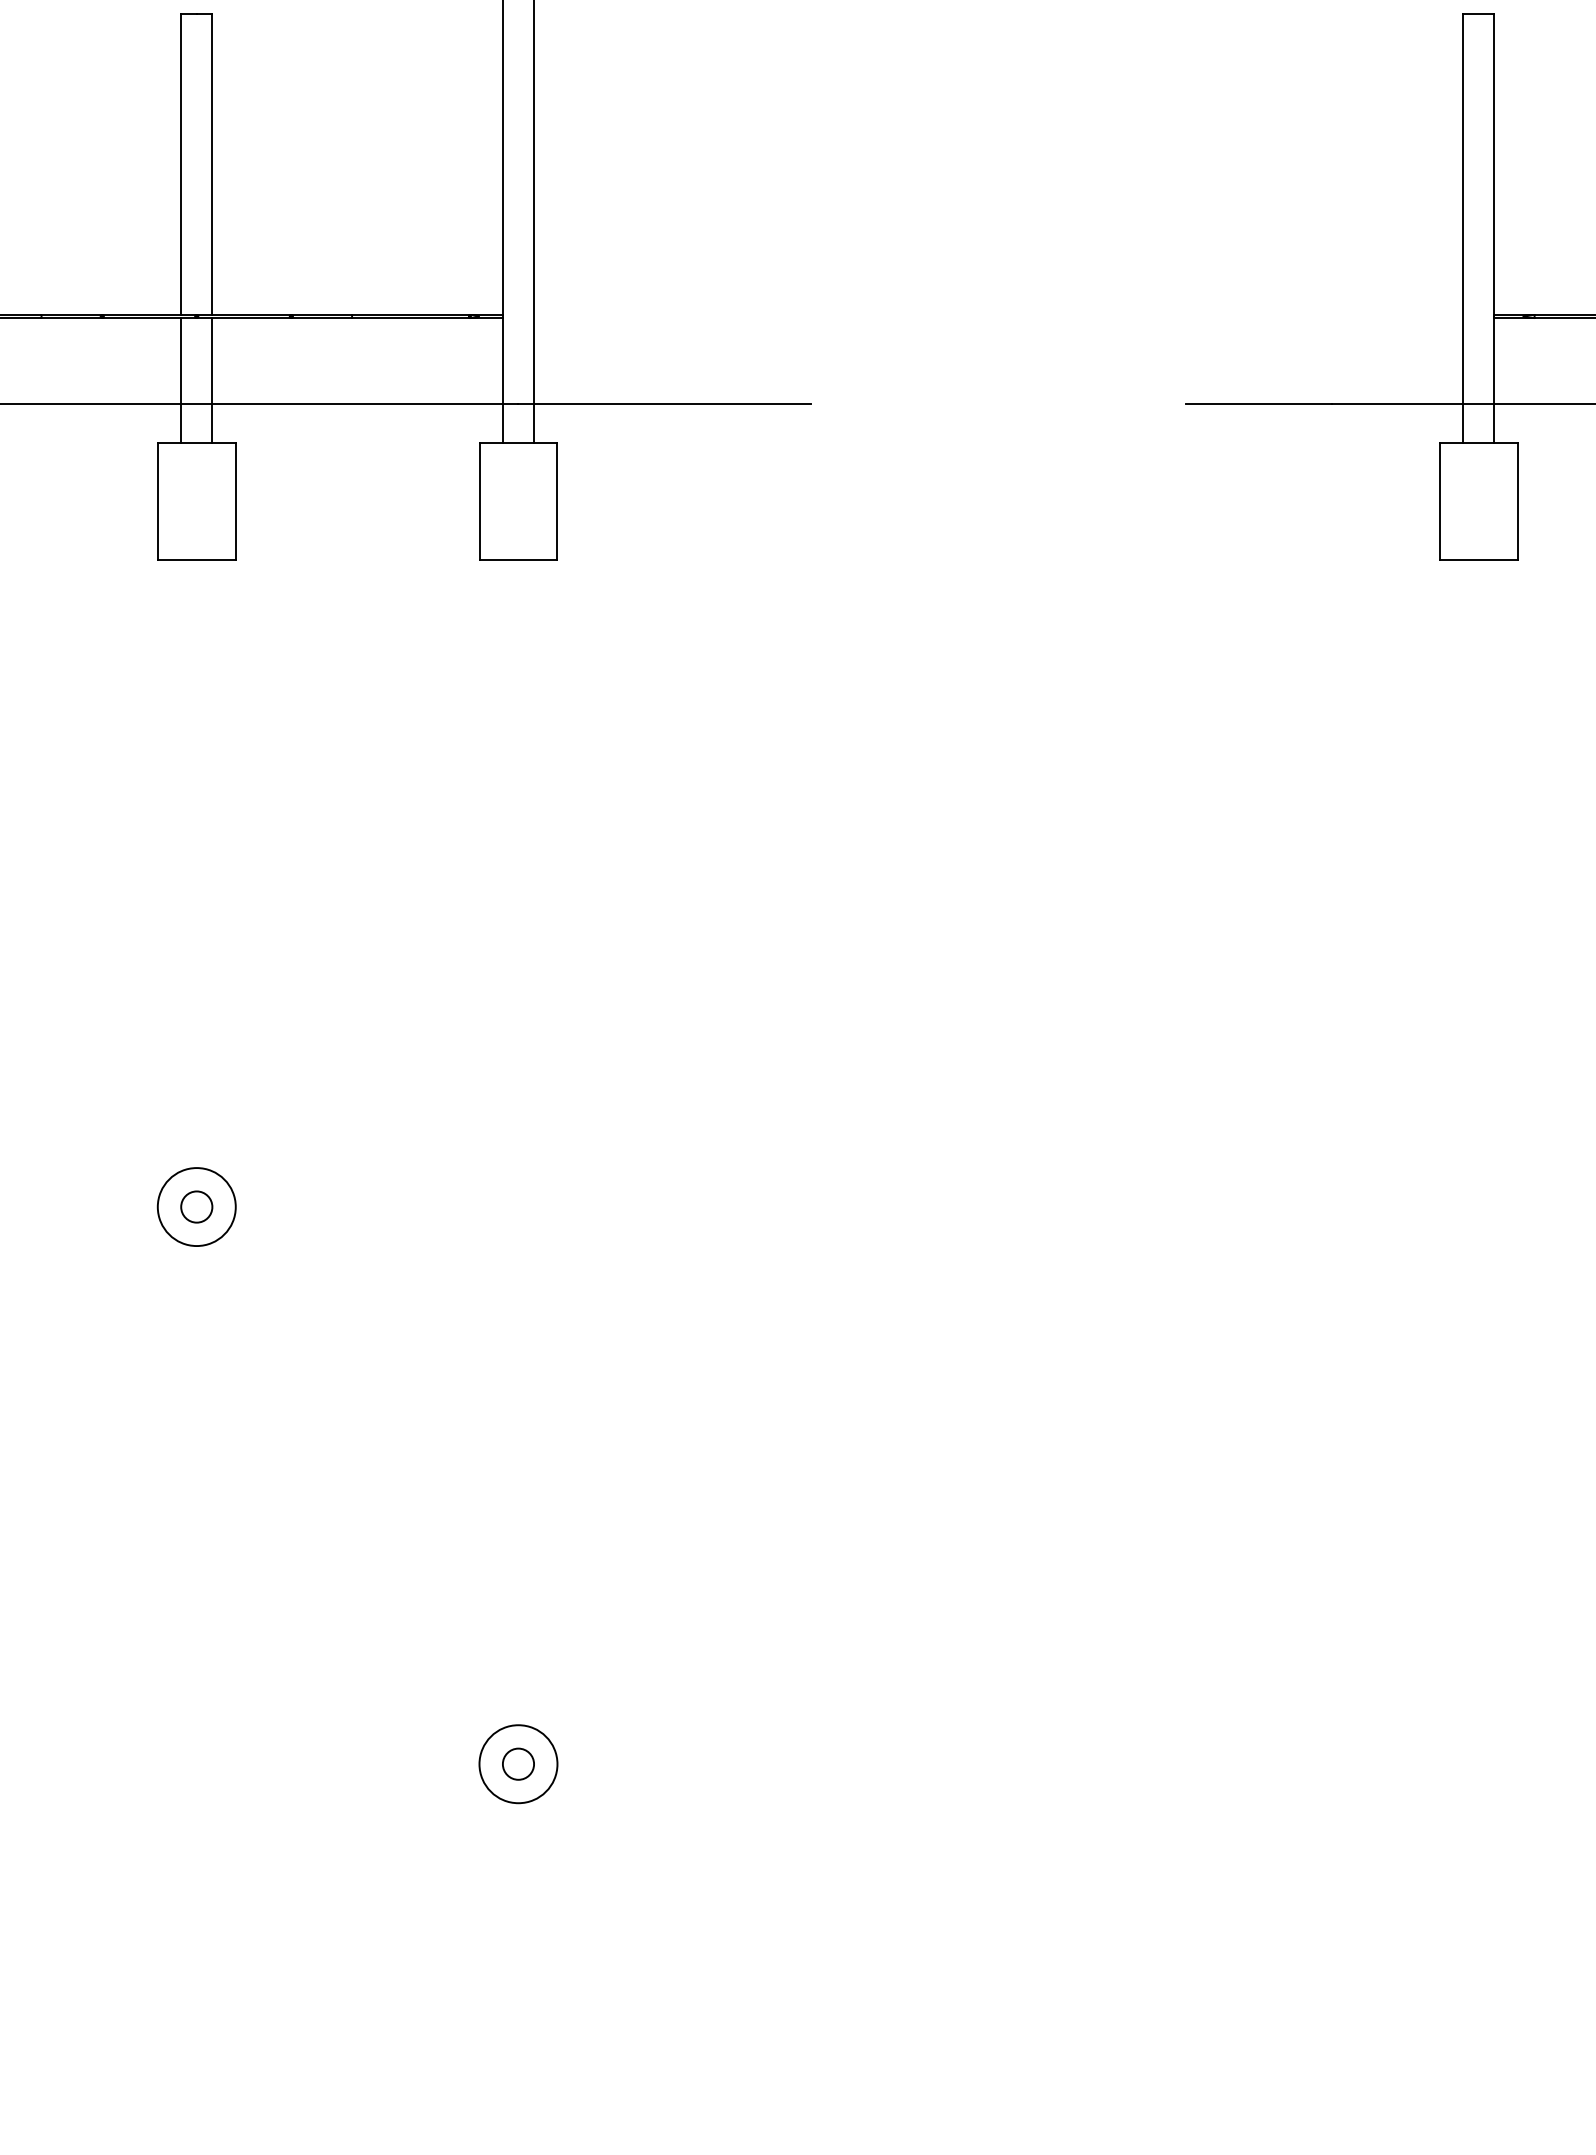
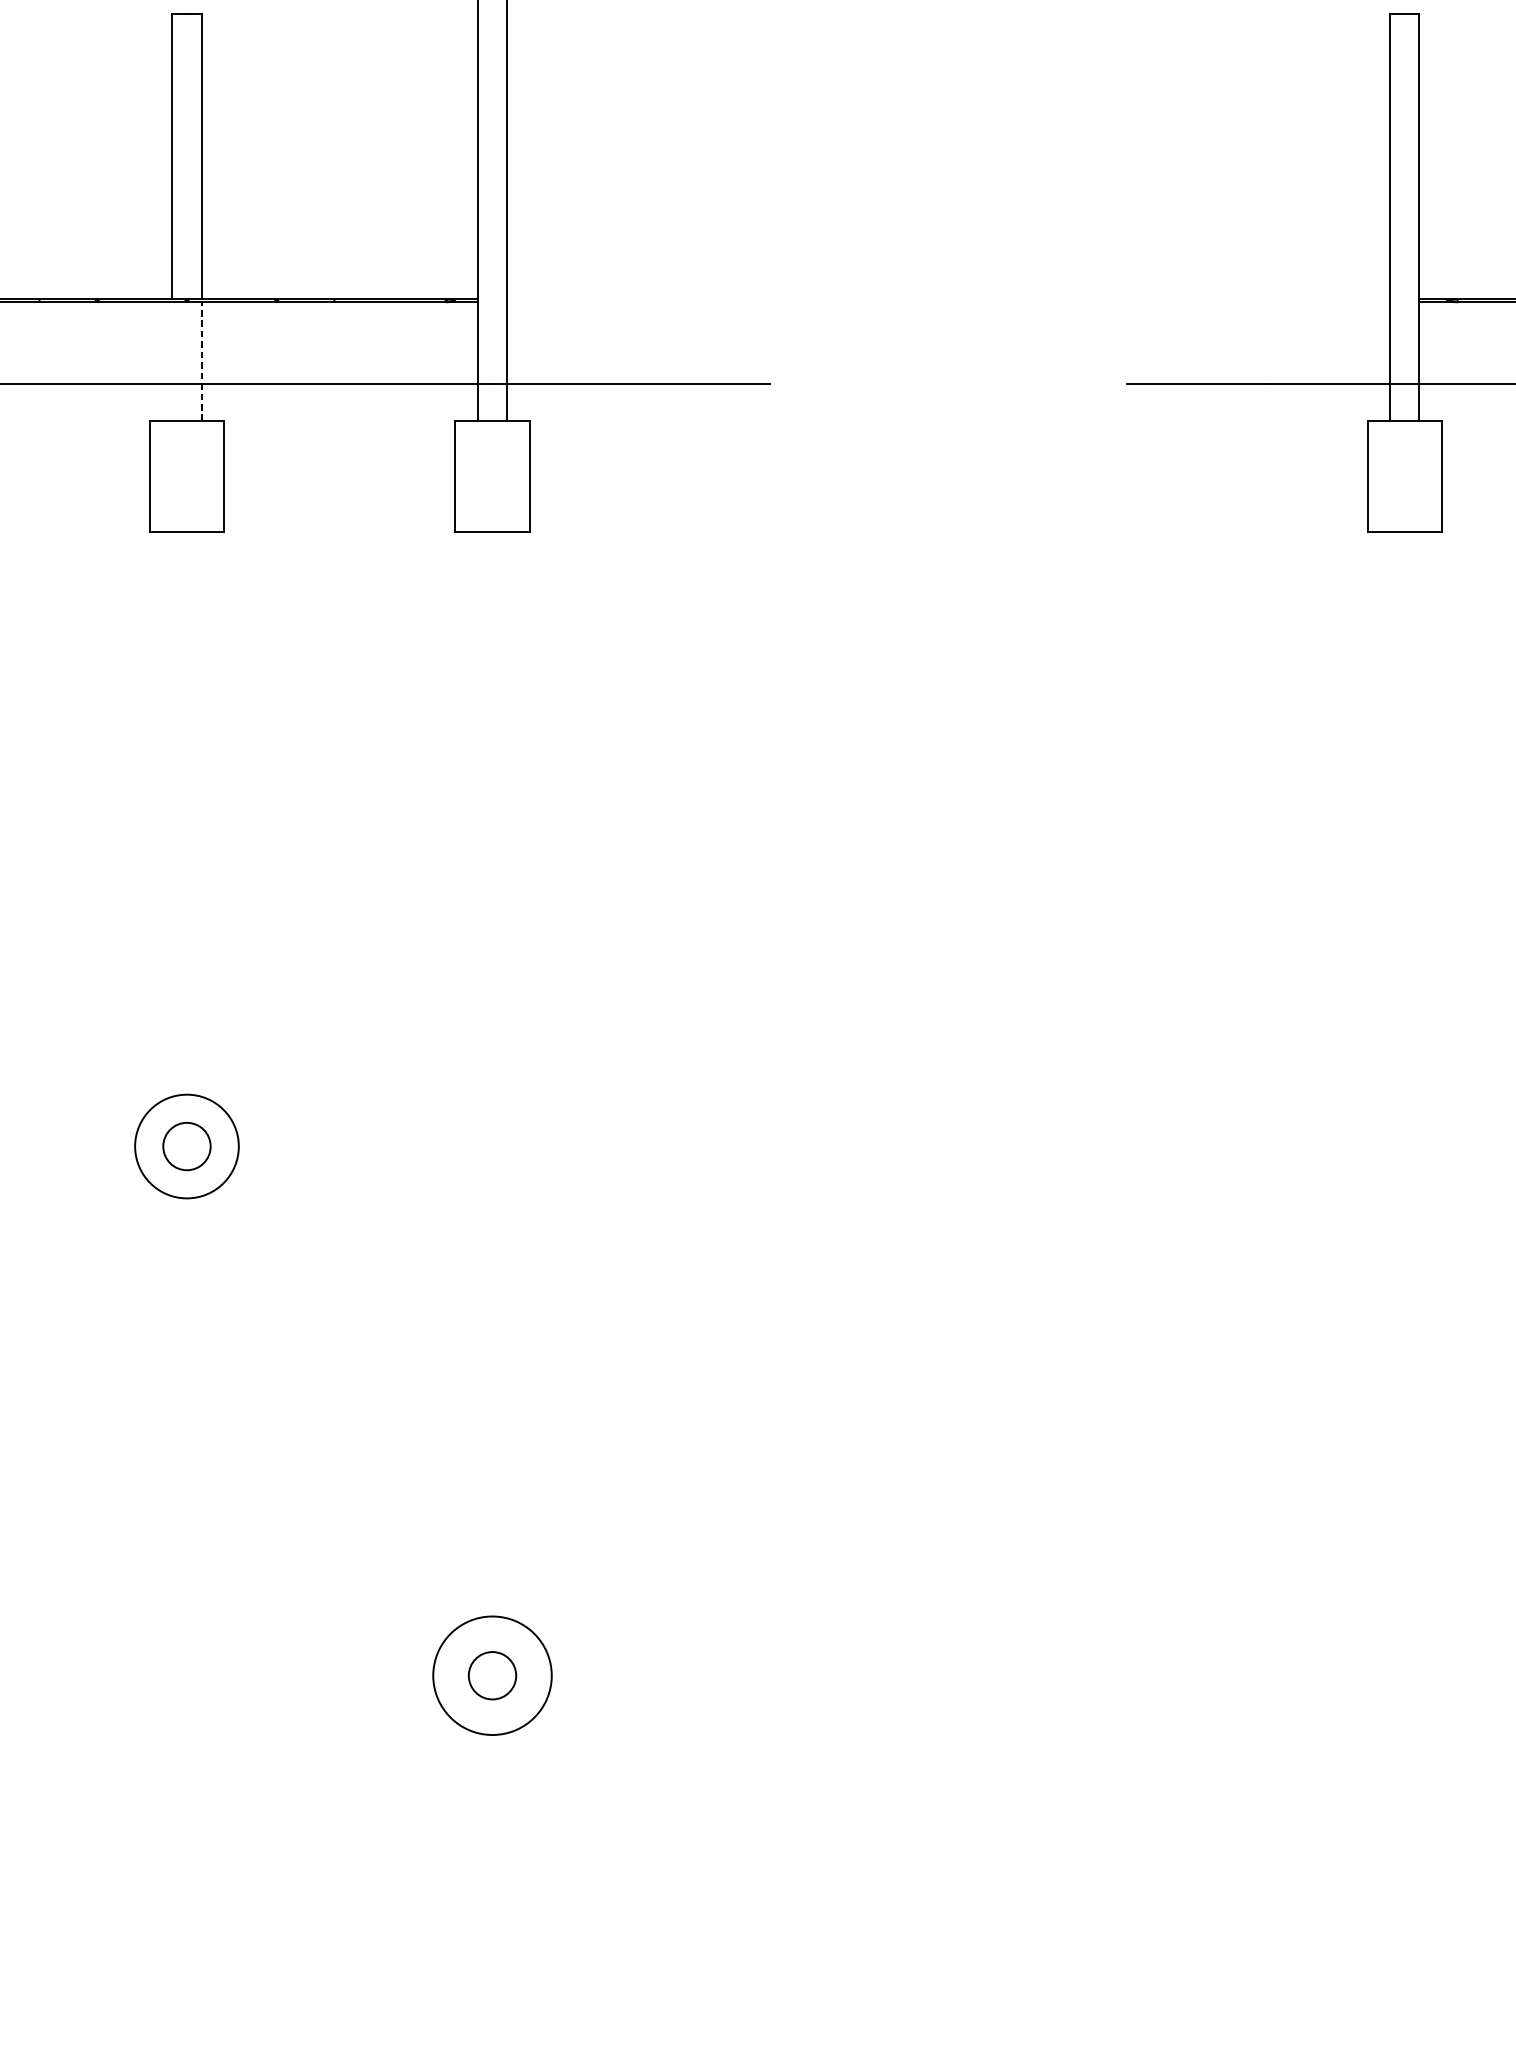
line: (181, 380) -> (172, 361), removed
line: (212, 380) -> (201, 361), solid -> dashed
circle: (196, 1206) -> (186, 1146), size x1.6
circle: (196, 1207) -> (186, 1146), size x1.4
circle: (518, 1763) -> (492, 1675), size x1.6
circle: (518, 1764) -> (492, 1676), size x1.6

